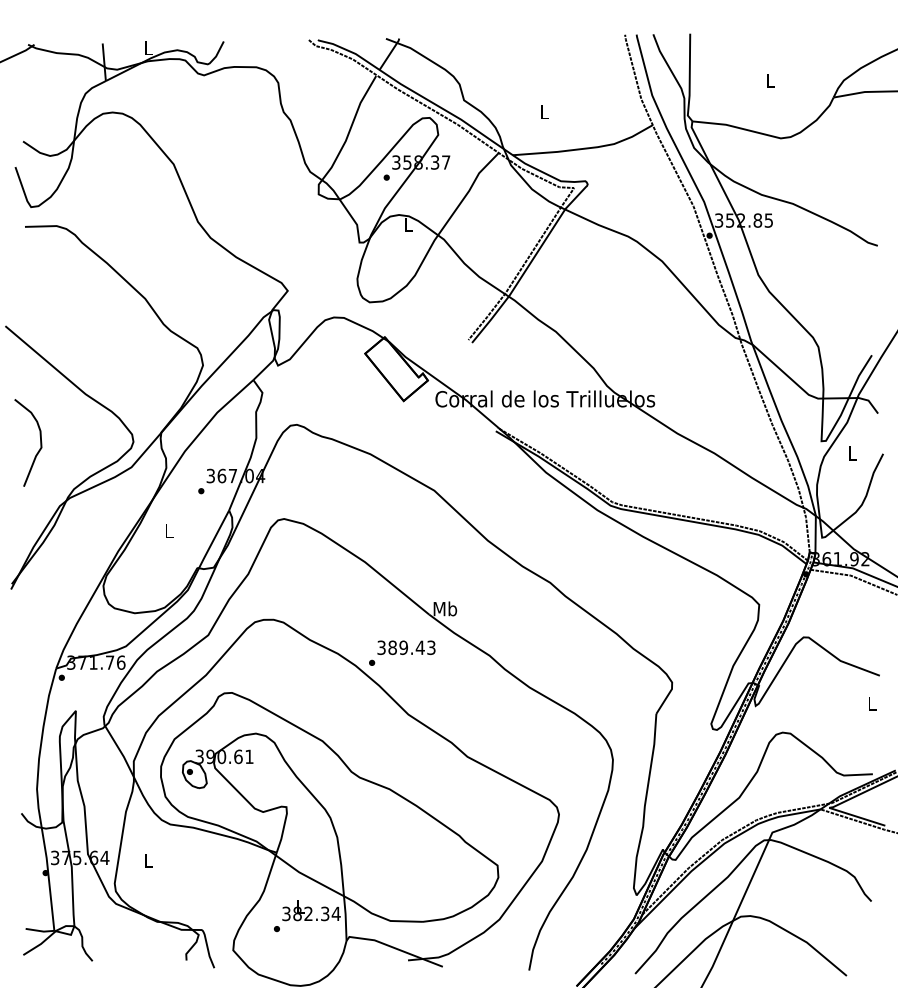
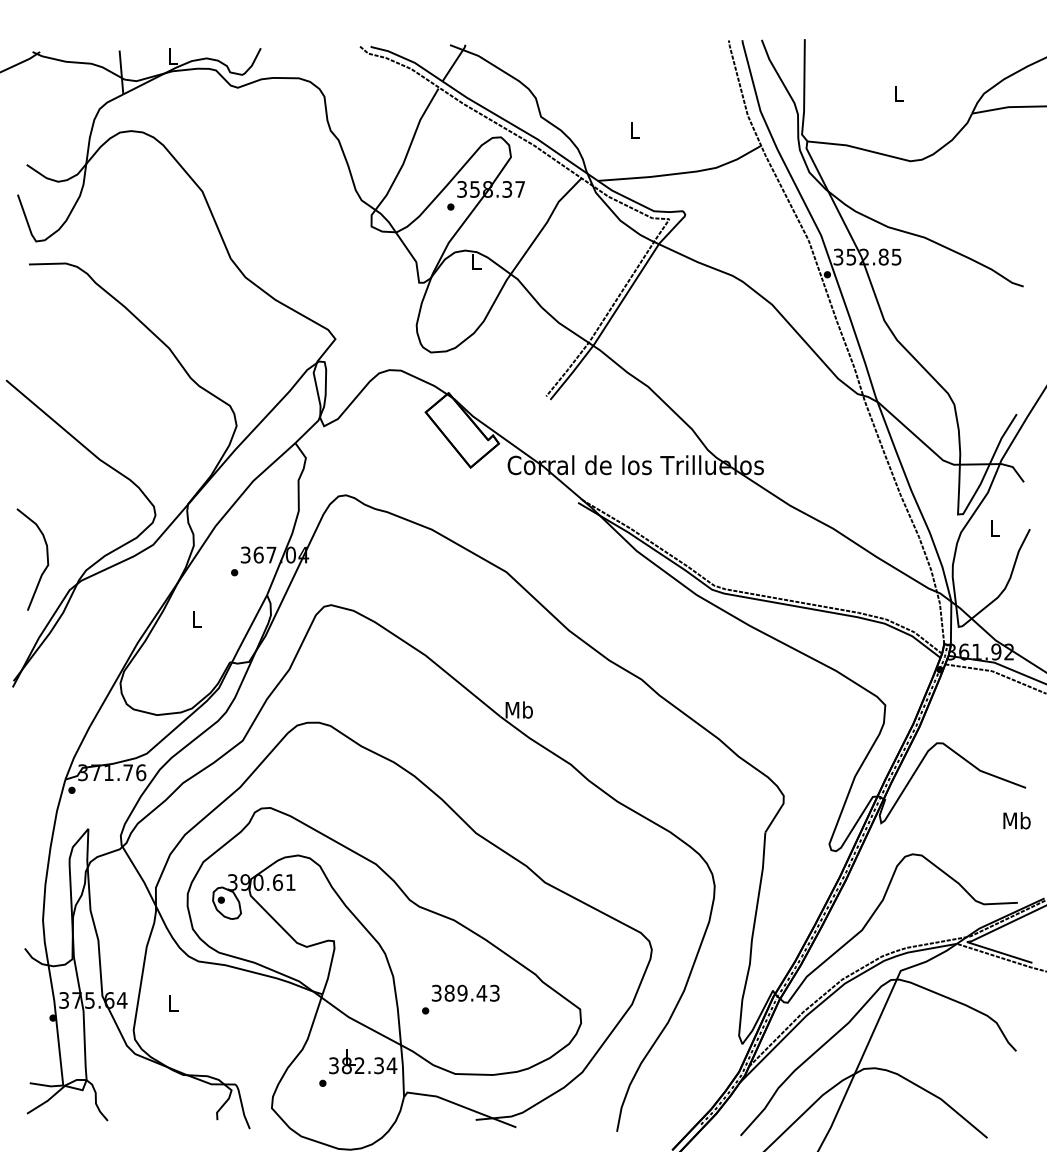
curve: (40, 442) -> (47, 559), moved
text: (402, 652) -> (461, 998), moved
text: (871, 703) -> (1016, 820), L -> Mb

